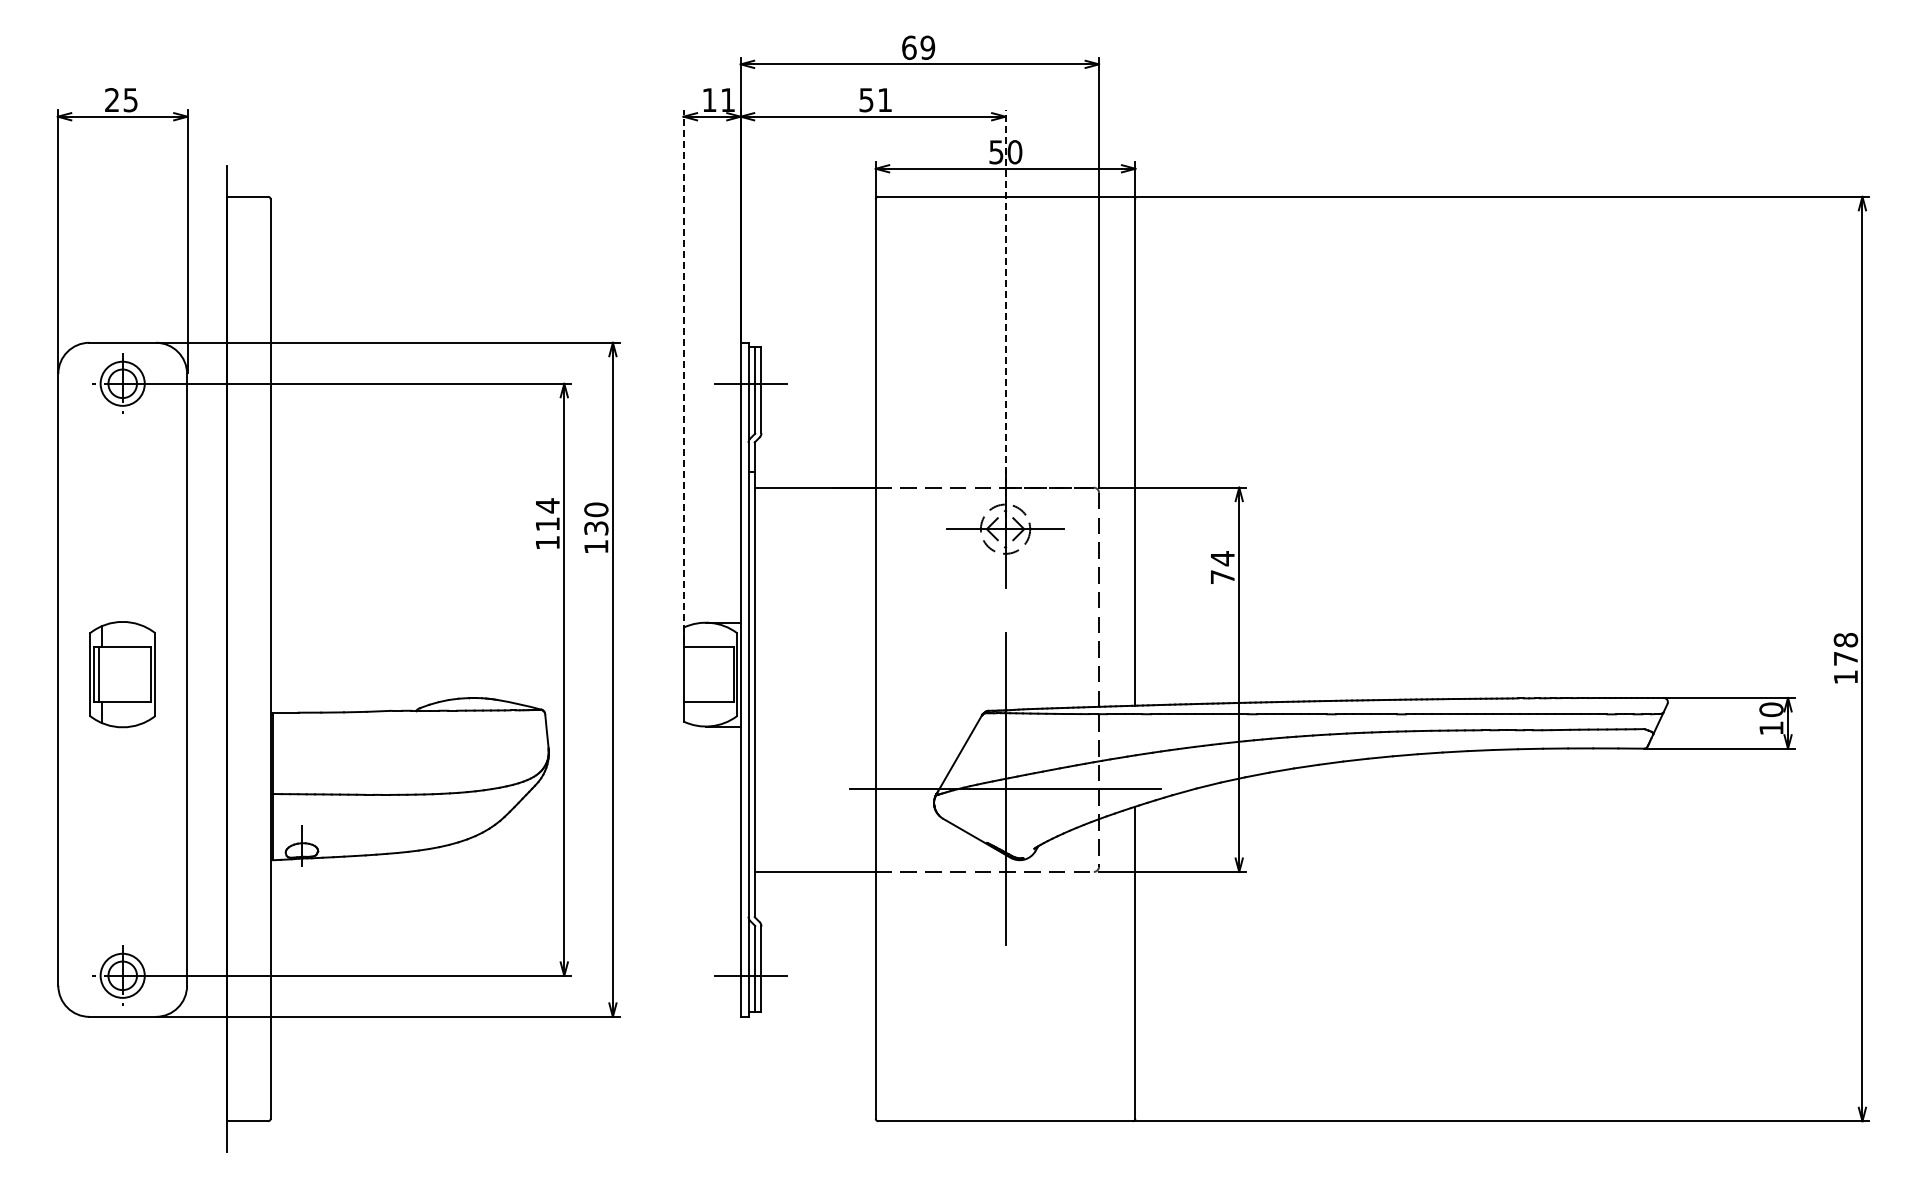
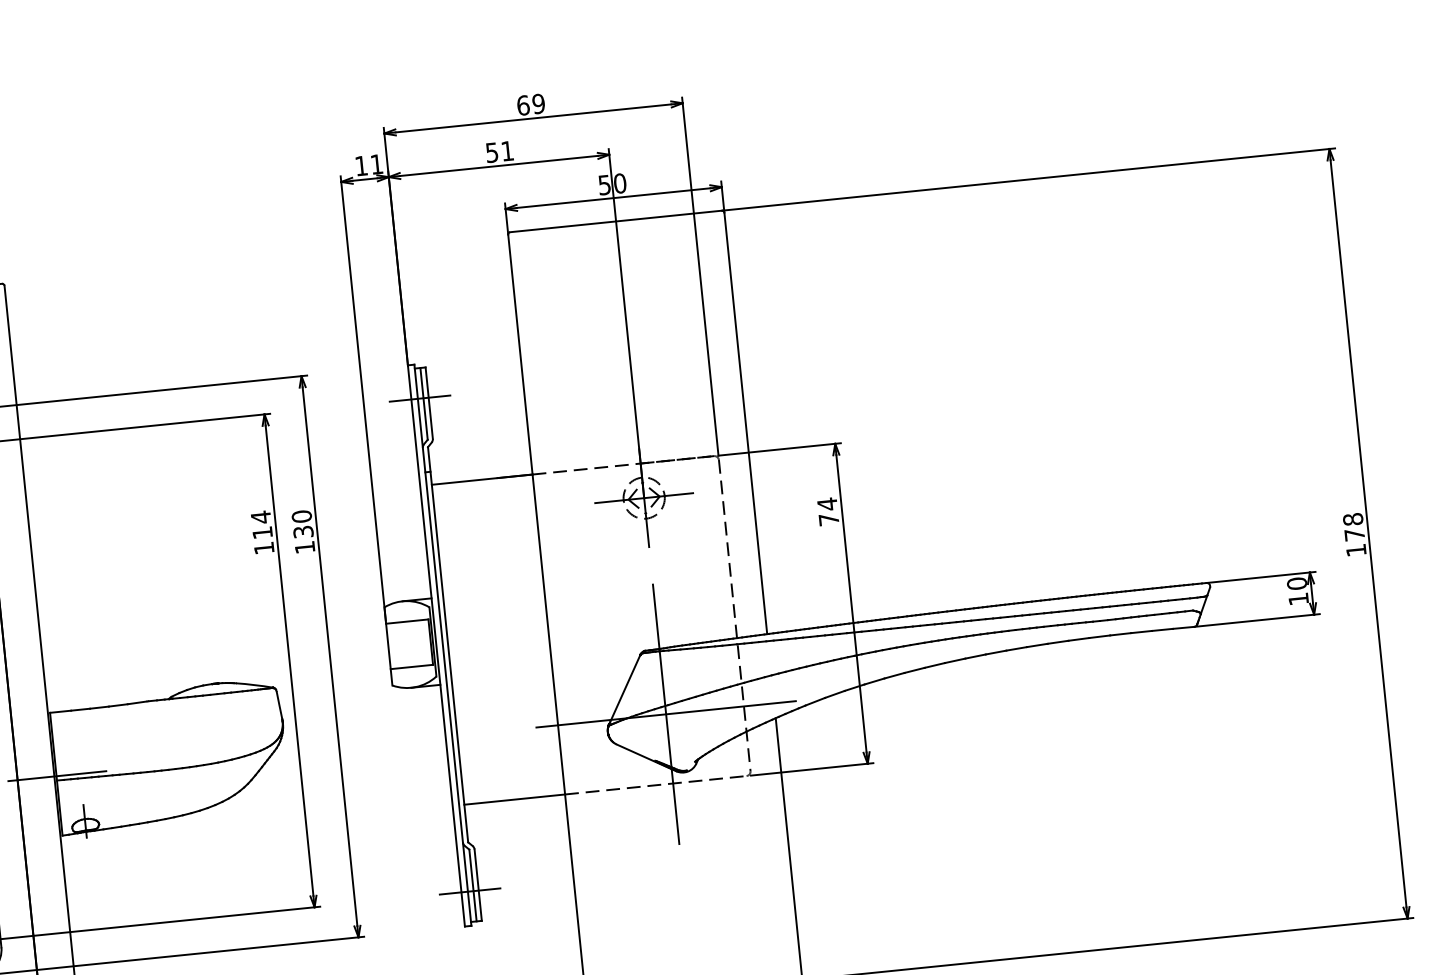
line: (1005, 319) -> (626, 323), dashed -> solid
line: (683, 376) -> (363, 398), dashed -> solid
line: (274, 788) -> (57, 775), added

